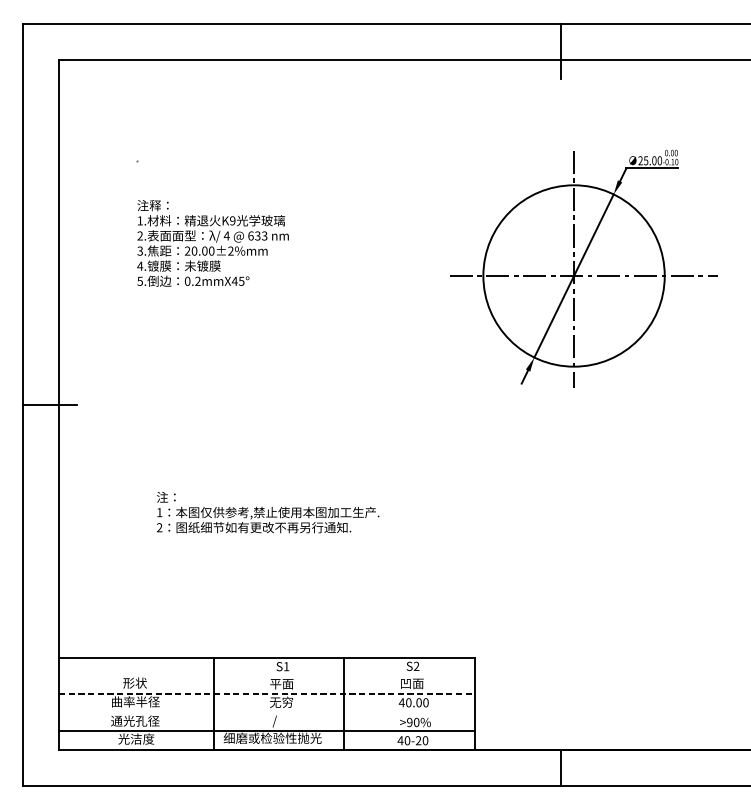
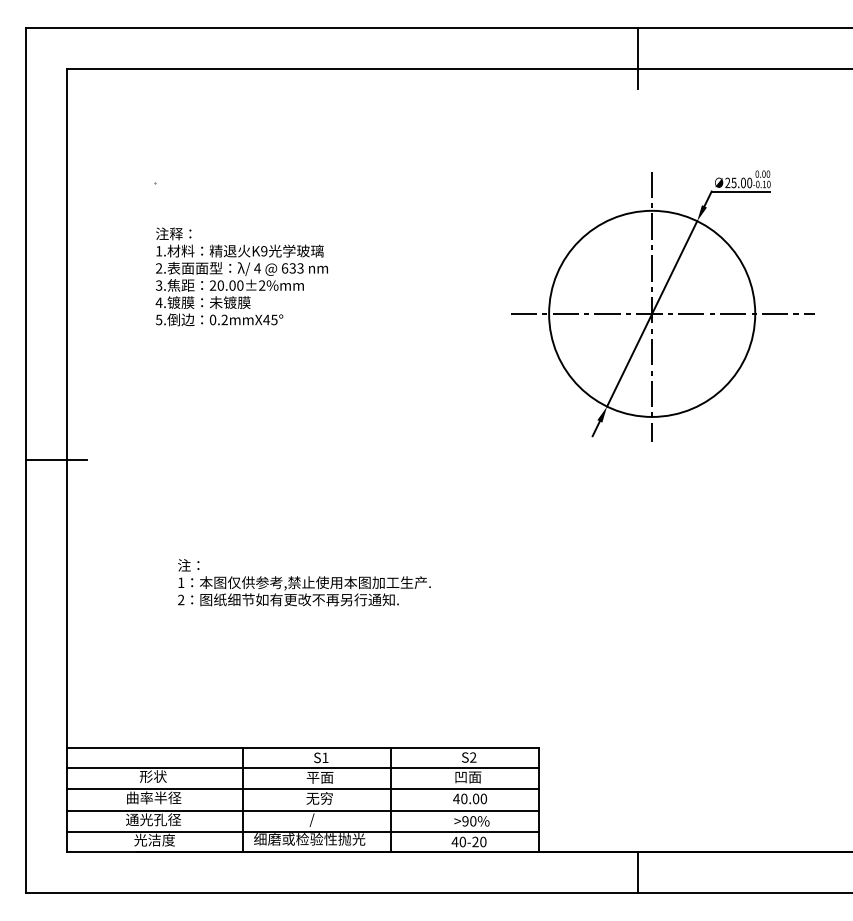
line: (266, 676) -> (302, 768), added
line: (267, 693) -> (303, 788), dashed -> solid
line: (266, 712) -> (302, 810), added

